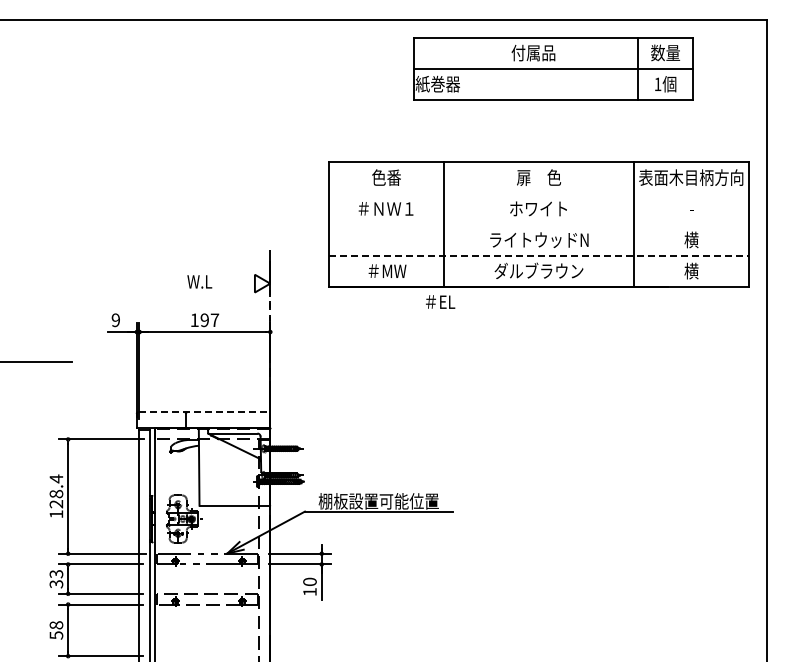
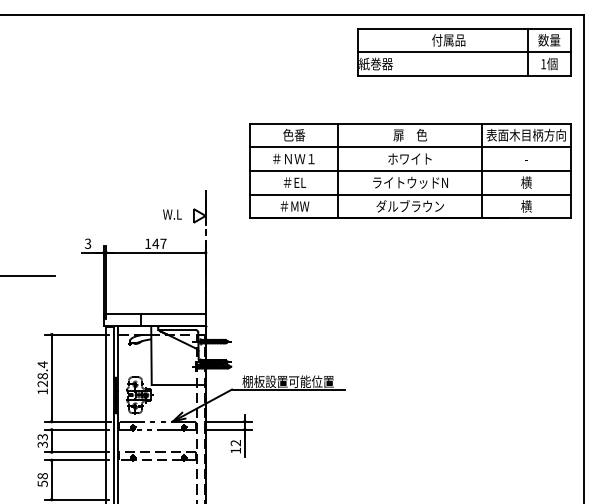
part: (553, 68) -> (463, 52), moved
line: (538, 193) -> (409, 147), added
line: (538, 224) -> (409, 170), added
line: (539, 255) -> (410, 194), dashed -> solid
text: (199, 281) -> (172, 214), moved
text: (440, 301) -> (294, 182), moved
text: (115, 320) -> (87, 244), 9 -> 3
text: (204, 320) -> (155, 244), 197 -> 147
line: (204, 412) -> (155, 314), dashed -> solid
text: (309, 581) -> (235, 442), 10 -> 12

